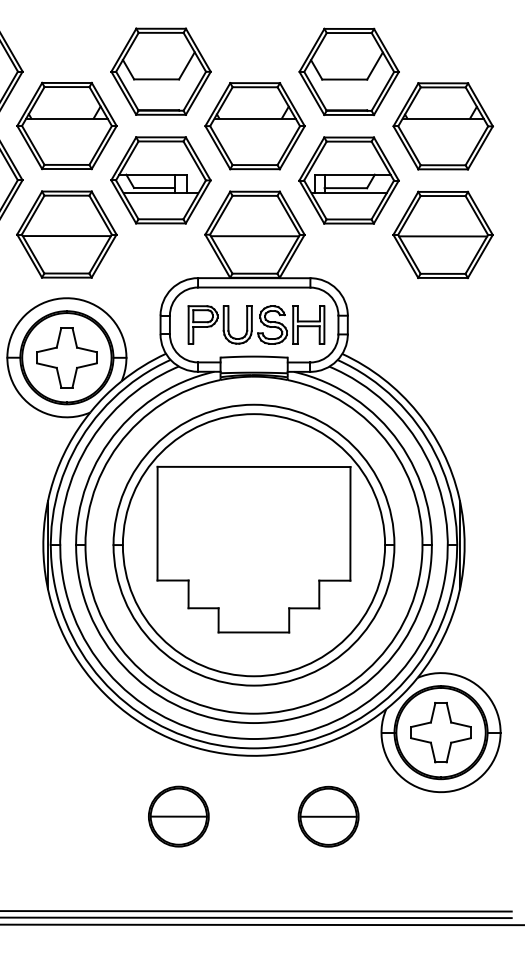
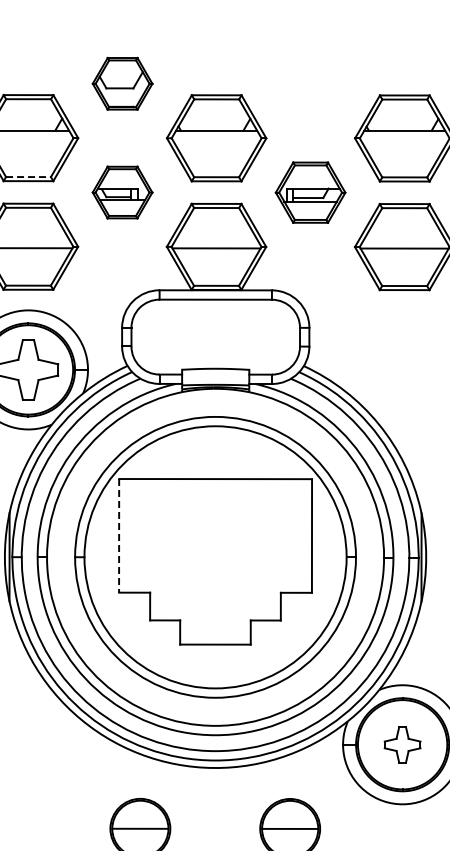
part: (160, 71) -> (122, 83), size x0.6
part: (348, 71) -> (310, 83), removed
line: (67, 164) -> (29, 176), solid -> dashed
part: (160, 180) -> (122, 192), size x0.6
part: (348, 180) -> (310, 192), size x0.7
part: (256, 324) -> (218, 336), removed
line: (157, 523) -> (119, 535), solid -> dashed
part: (440, 732) -> (402, 744), size x0.6

